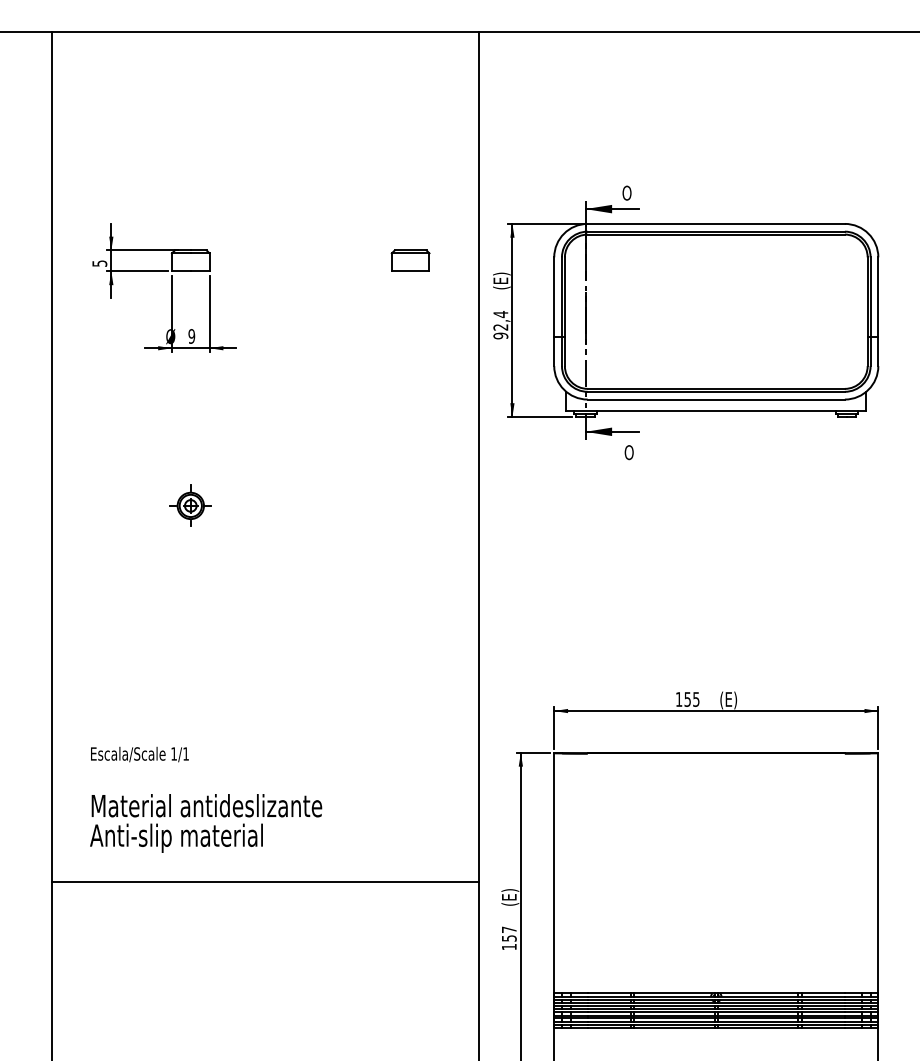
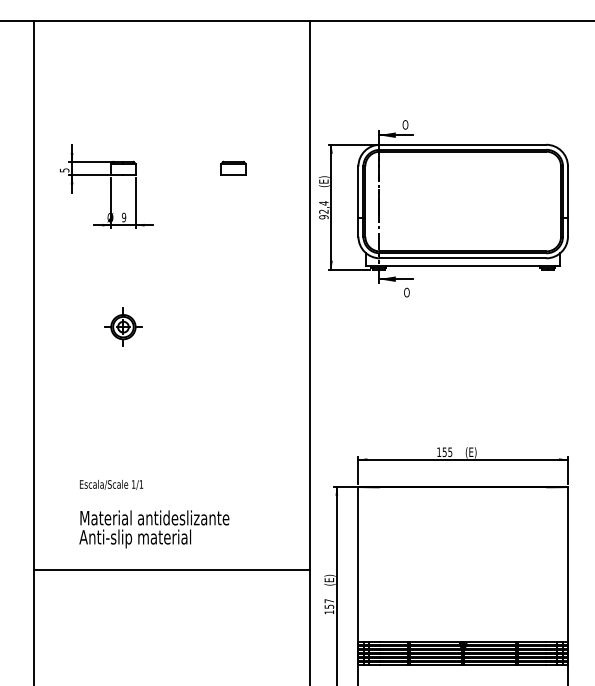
part: (410, 259) -> (233, 167), moved
part: (190, 504) -> (123, 326), size x1.43
text: (206, 800) -> (154, 514), moved

